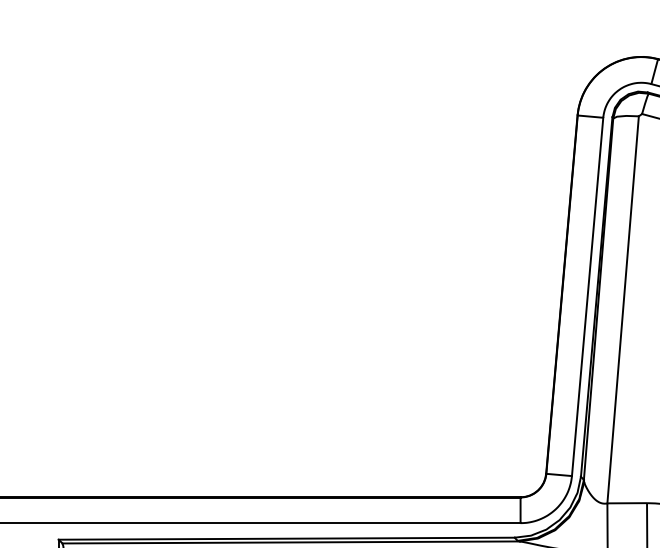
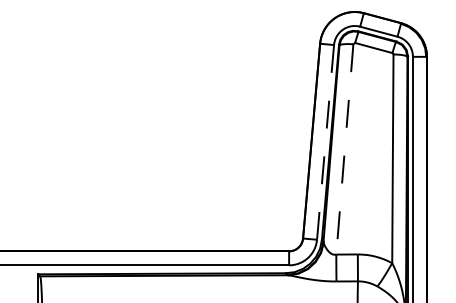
line: (587, 297) -> (325, 142), solid -> dashed
line: (622, 310) -> (344, 149), solid -> dashed

